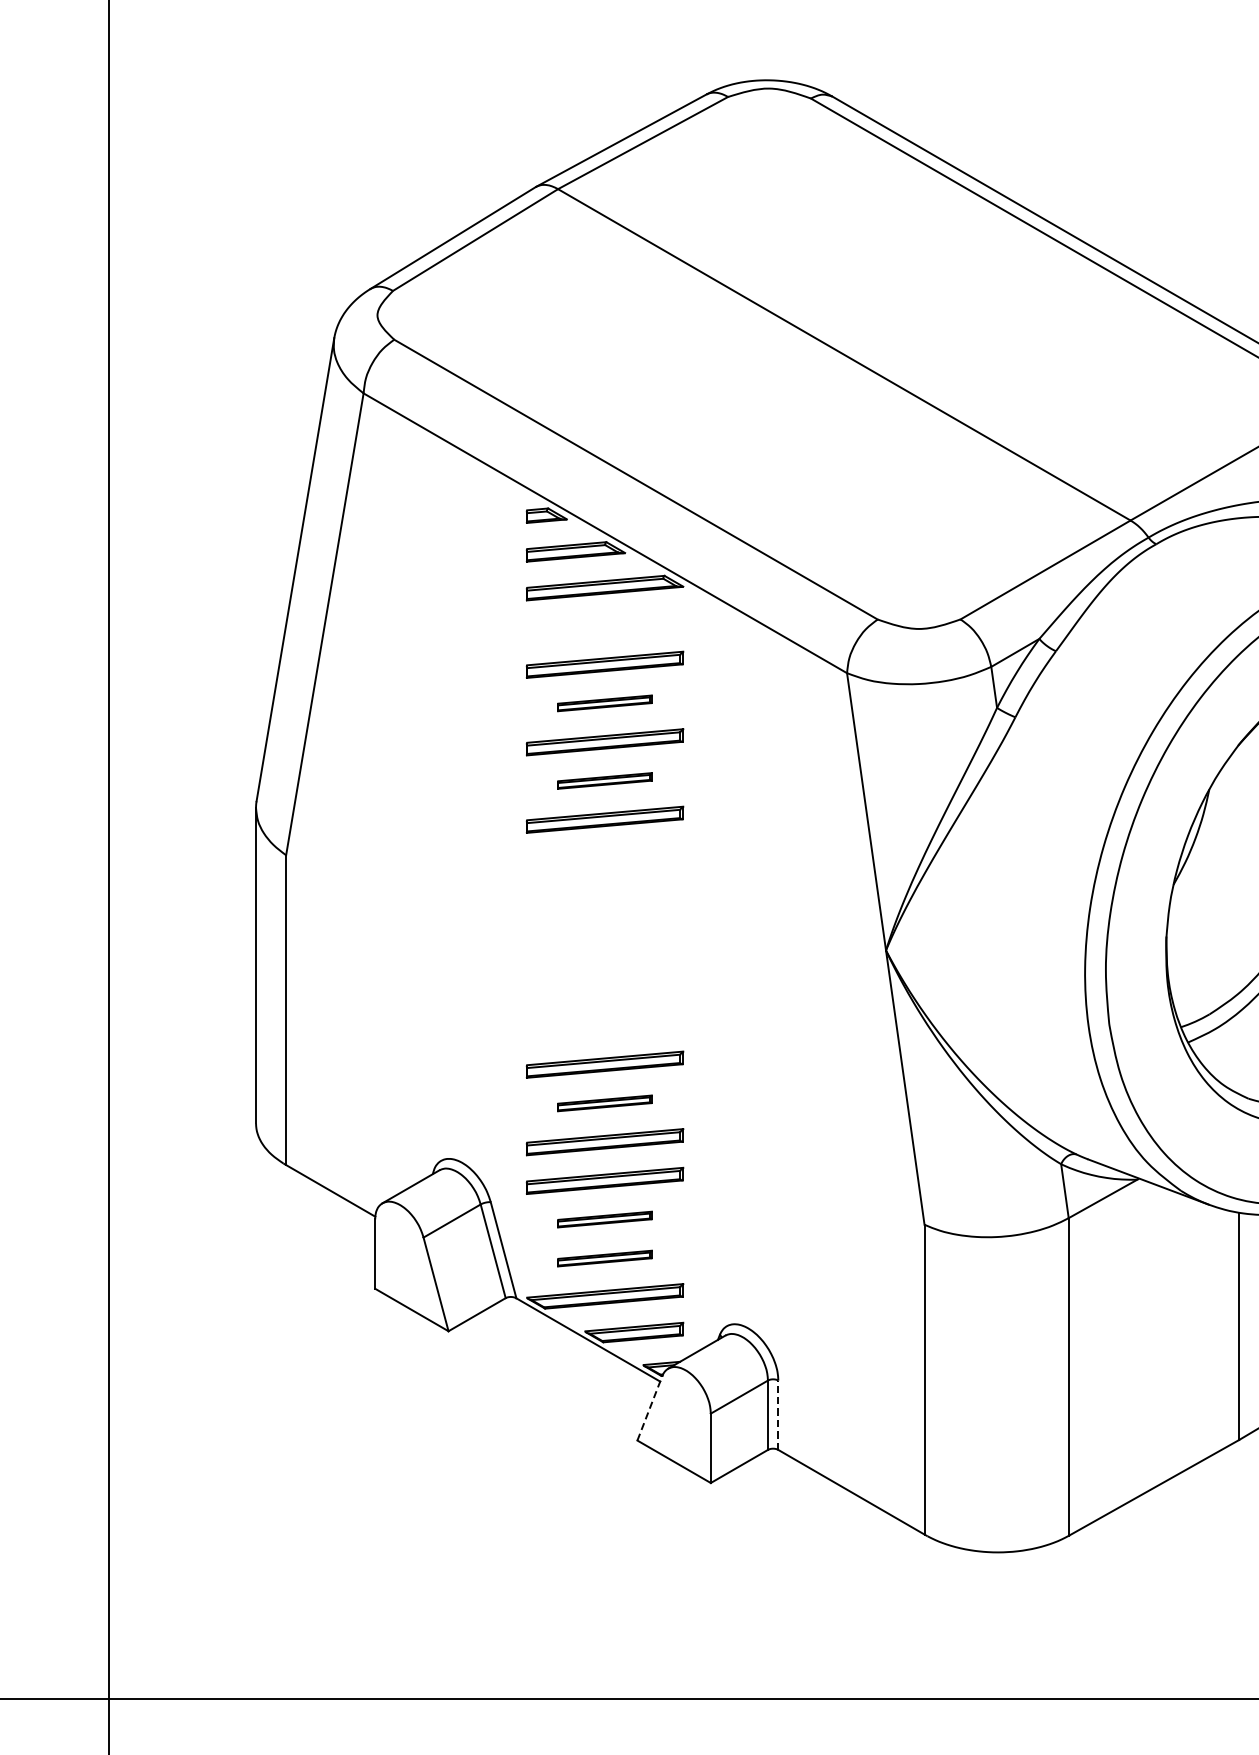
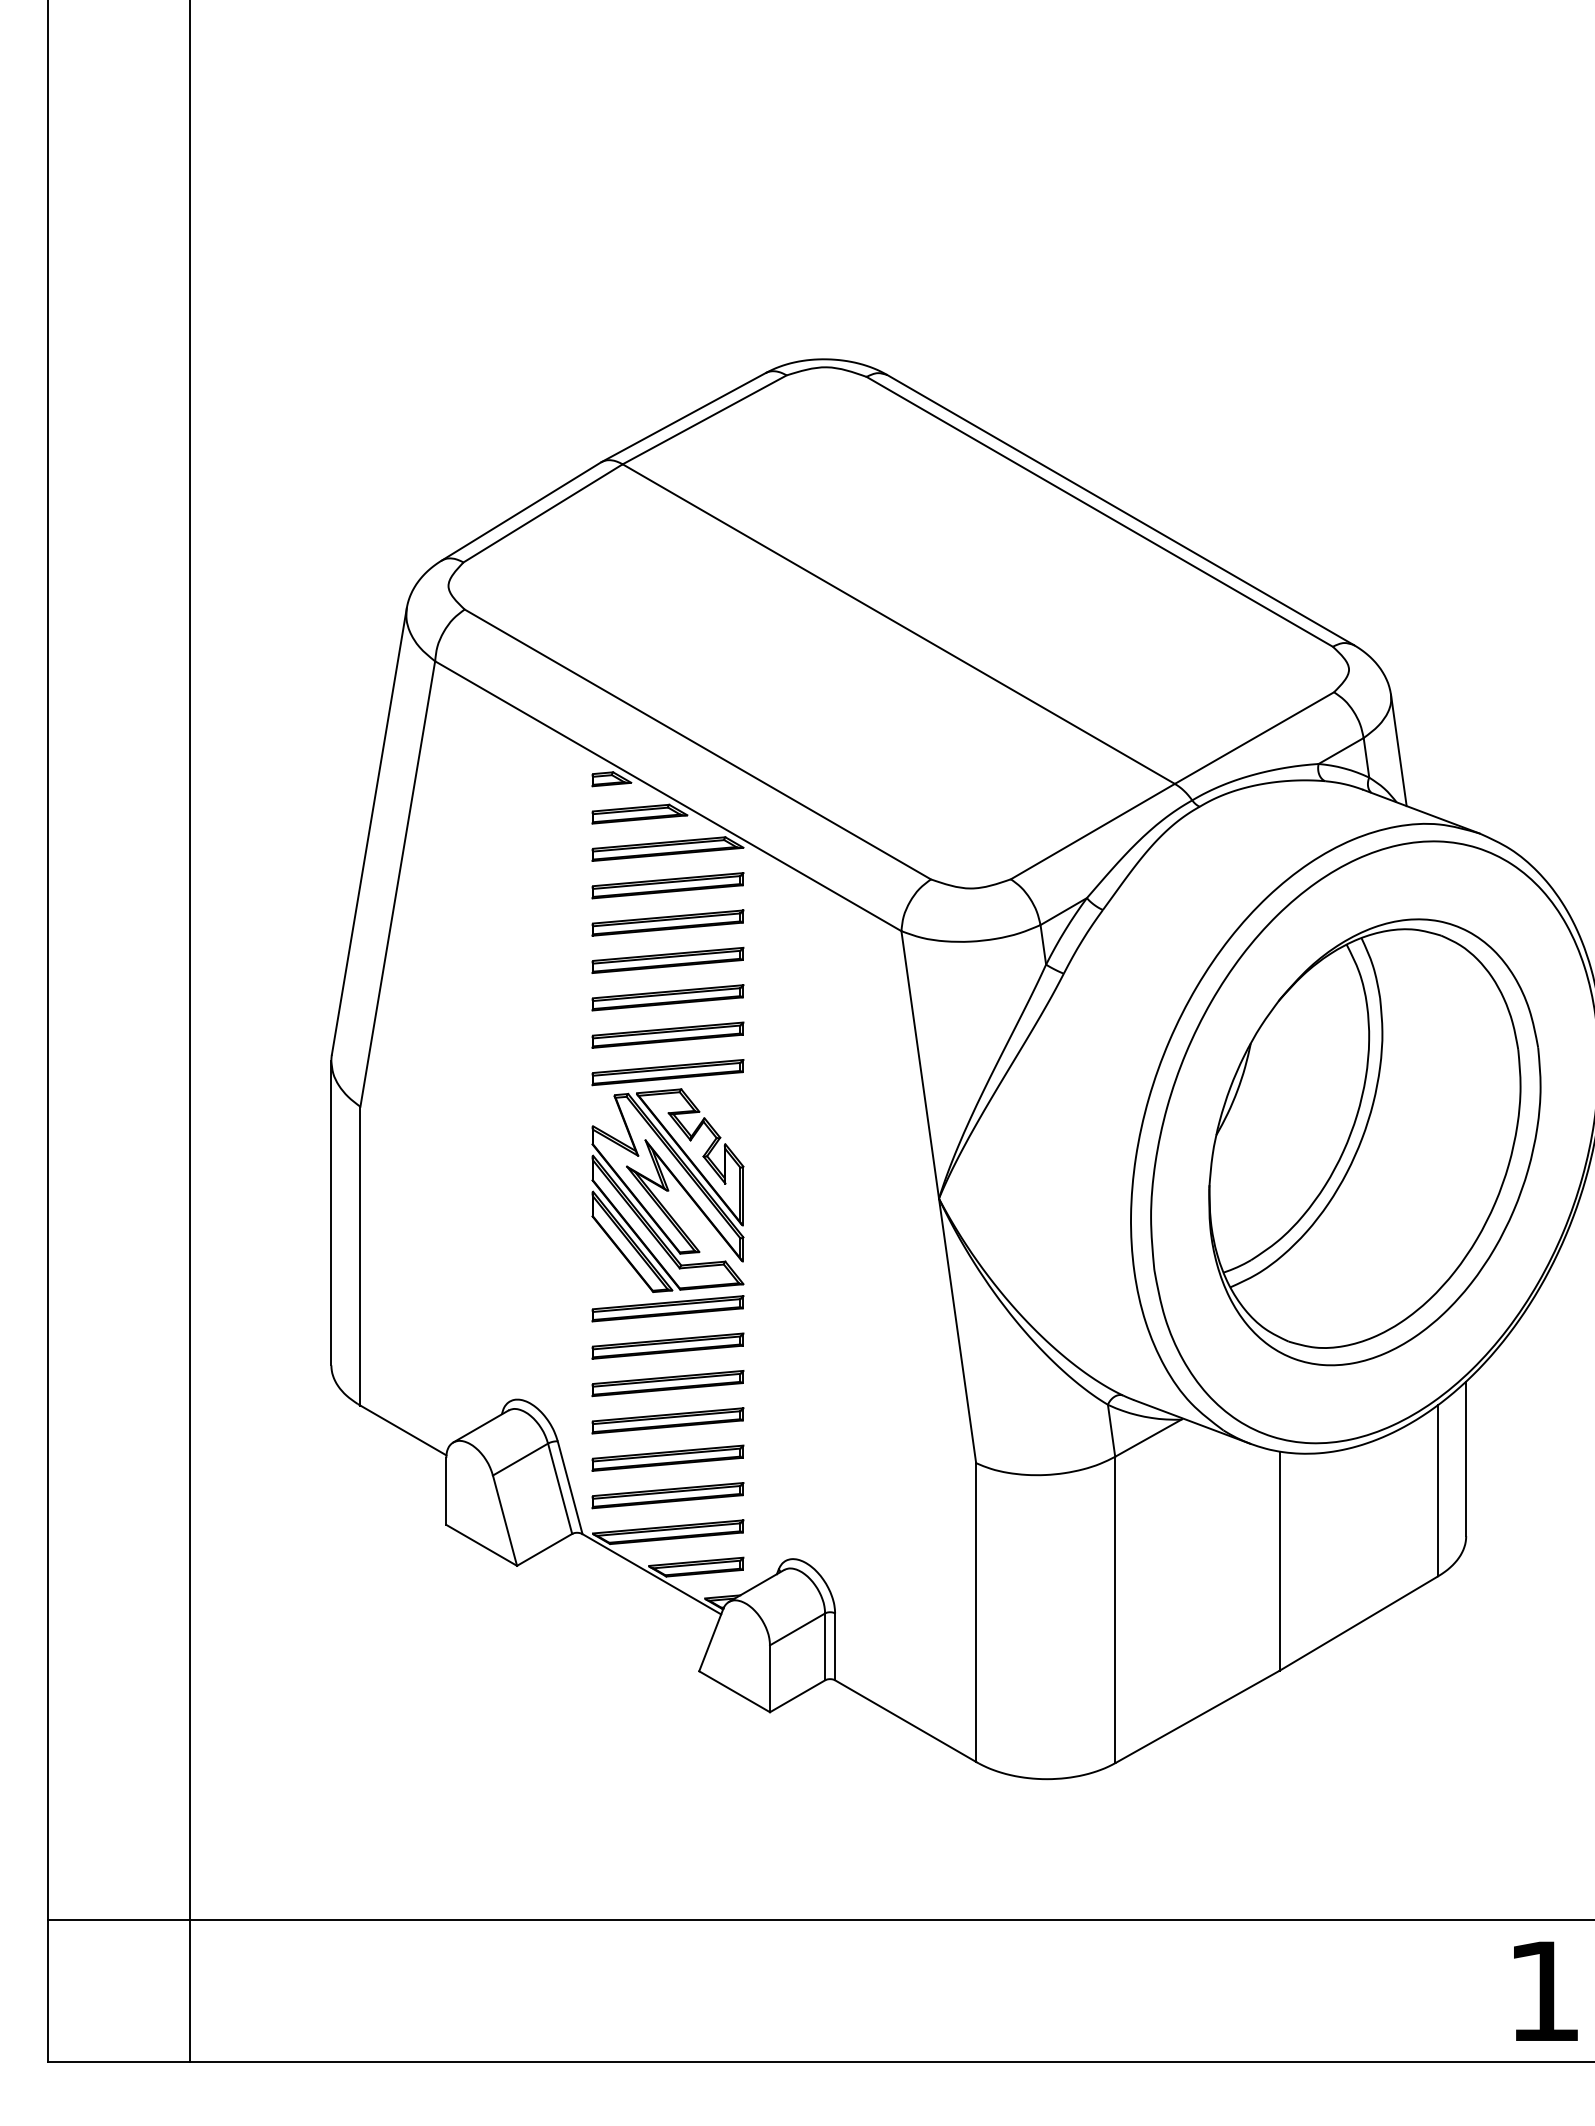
part: (604, 625) -> (667, 885), added
part: (604, 702) -> (667, 959), size x1.67
part: (604, 780) -> (667, 1034), size x1.67
part: (604, 942) -> (667, 1190), added
part: (604, 1102) -> (667, 1345), size x1.67
part: (604, 1218) -> (667, 1457), size x1.67
part: (604, 1258) -> (667, 1495), size x1.67
line: (650, 1407) -> (711, 1639), dashed -> solid
line: (778, 1414) -> (835, 1646), dashed -> solid

